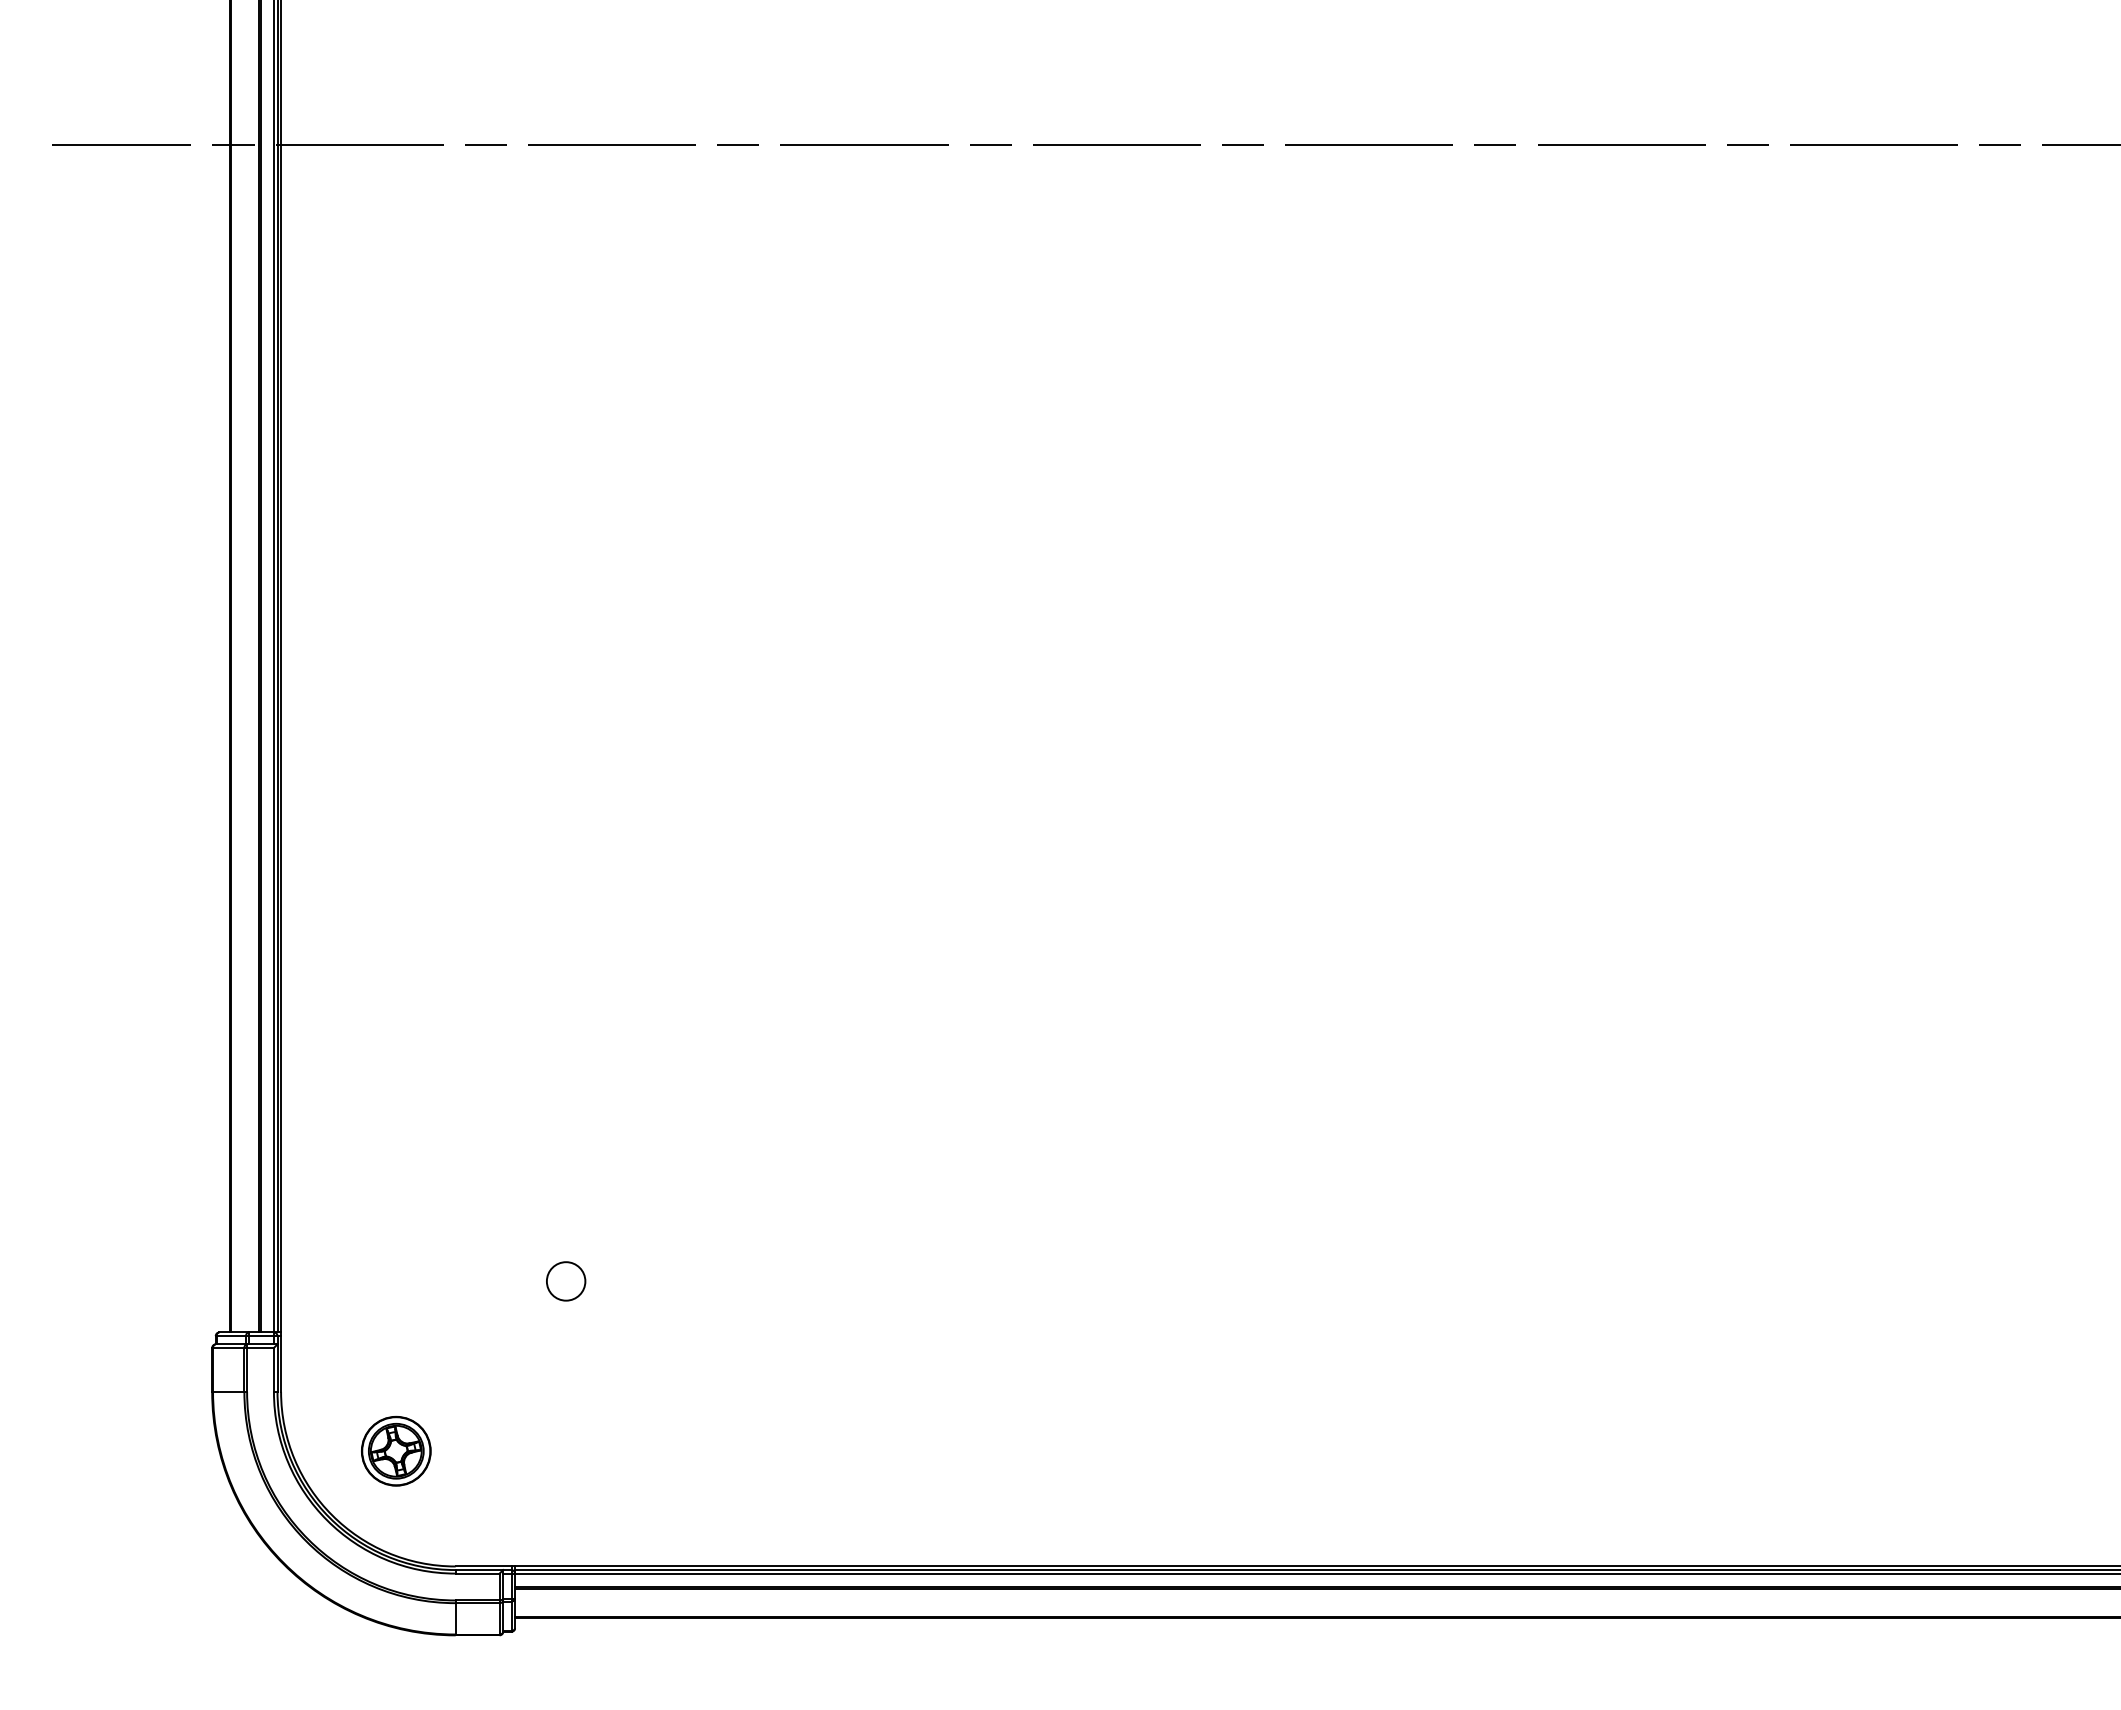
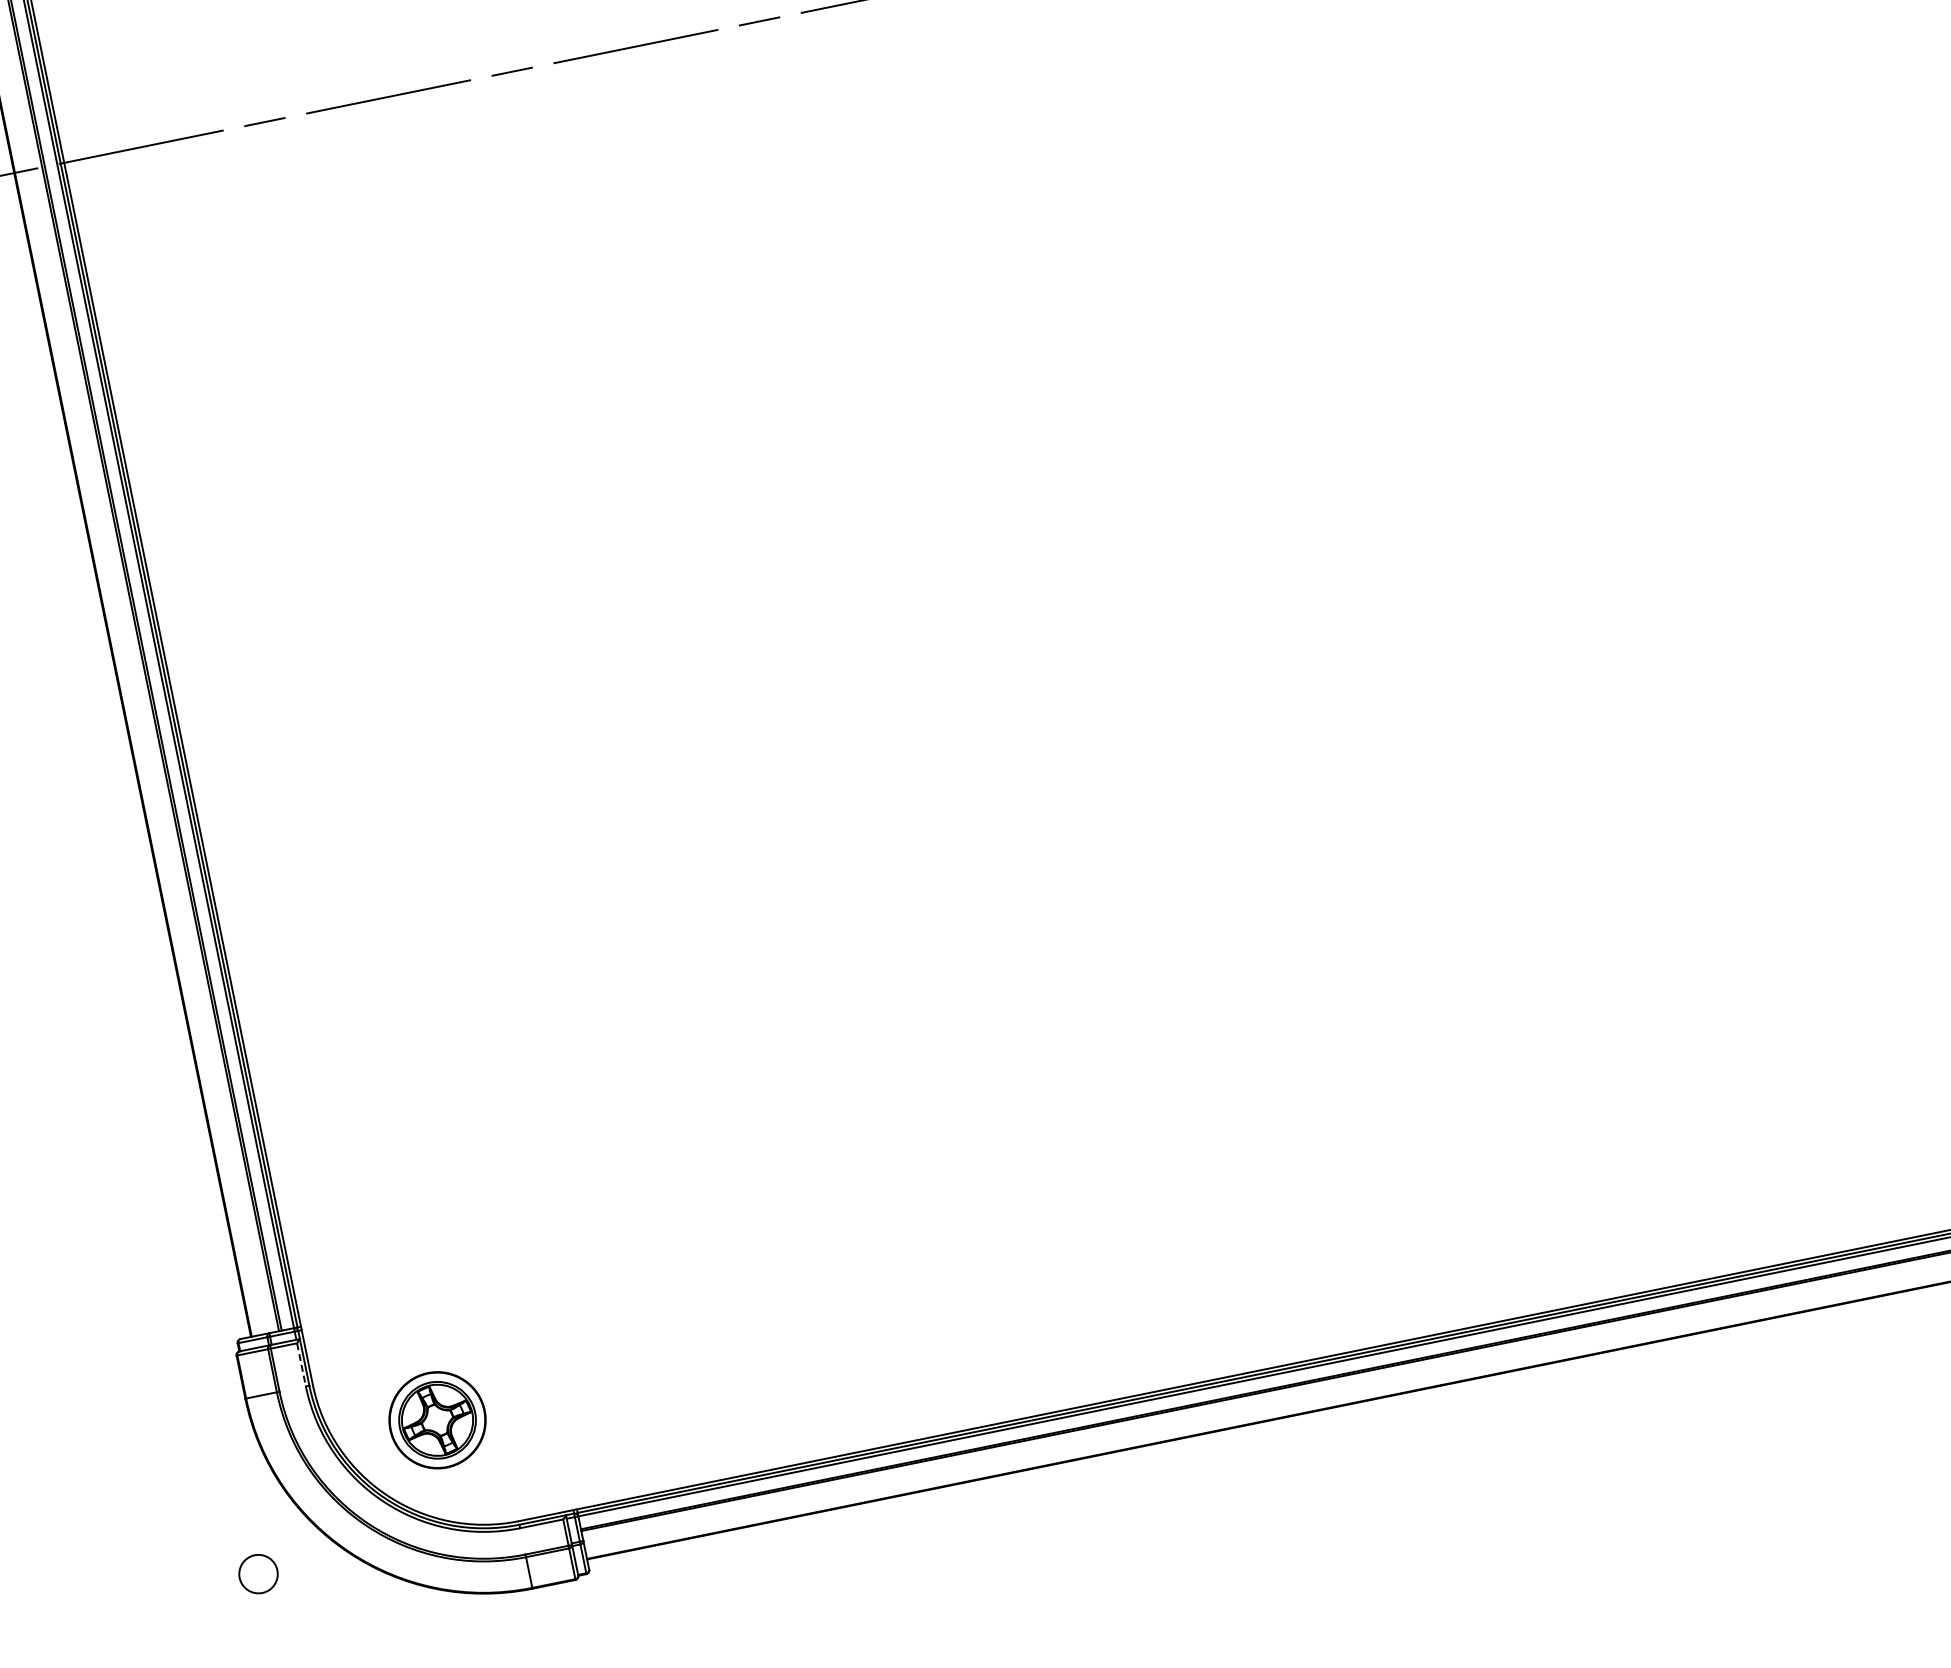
circle: (566, 1281) -> (258, 1574), moved
line: (273, 1369) -> (300, 1364), solid -> dashed
part: (396, 1450) -> (437, 1419), size x1.4

